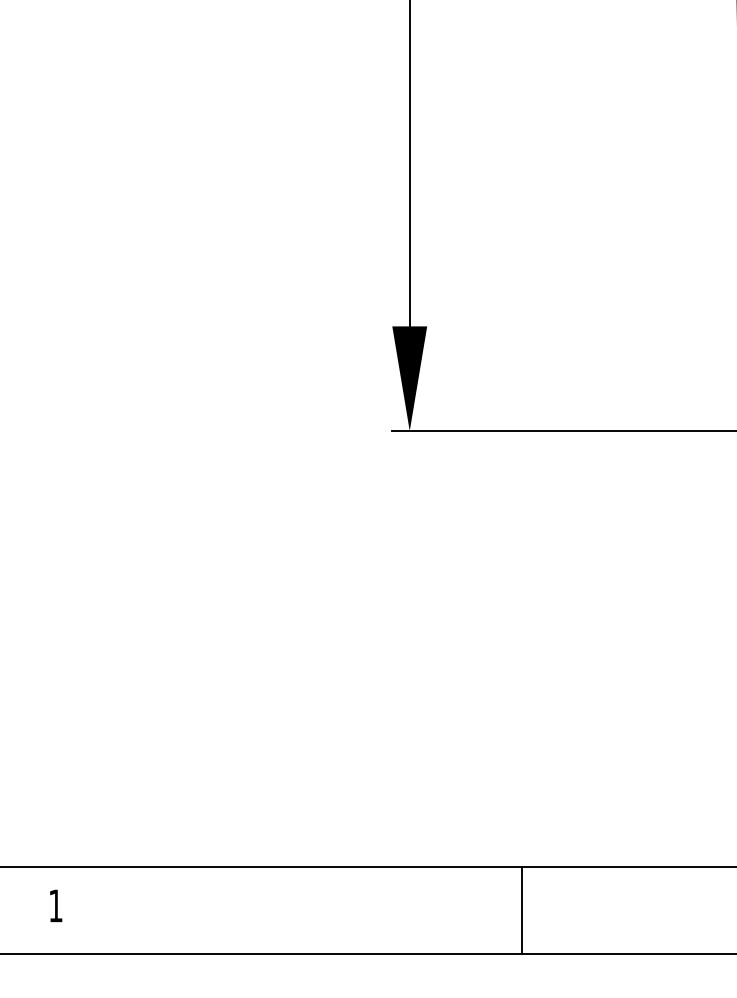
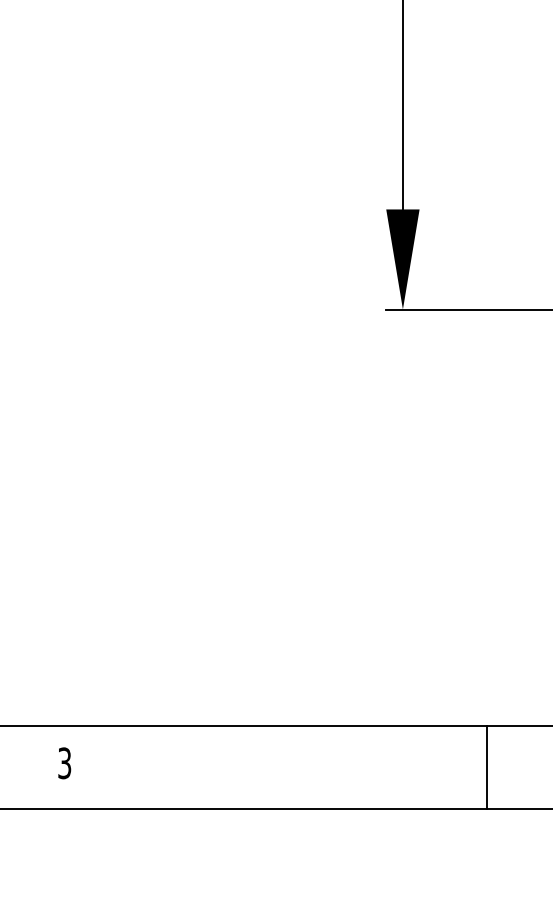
text: (55, 905) -> (64, 762), 1 -> 3
line: (521, 909) -> (486, 766), moved

